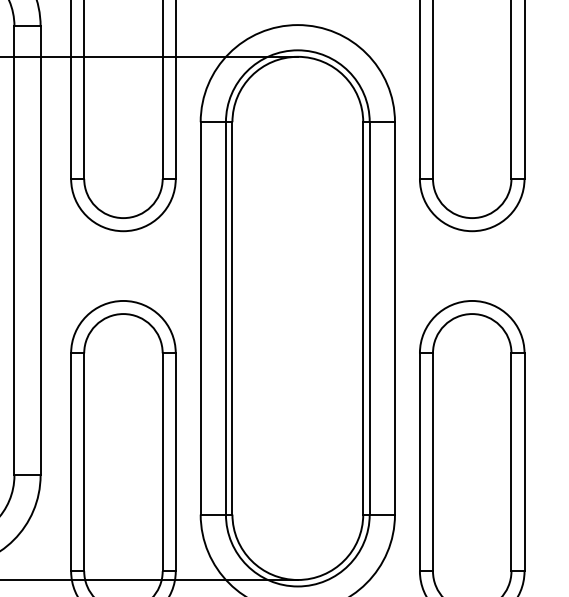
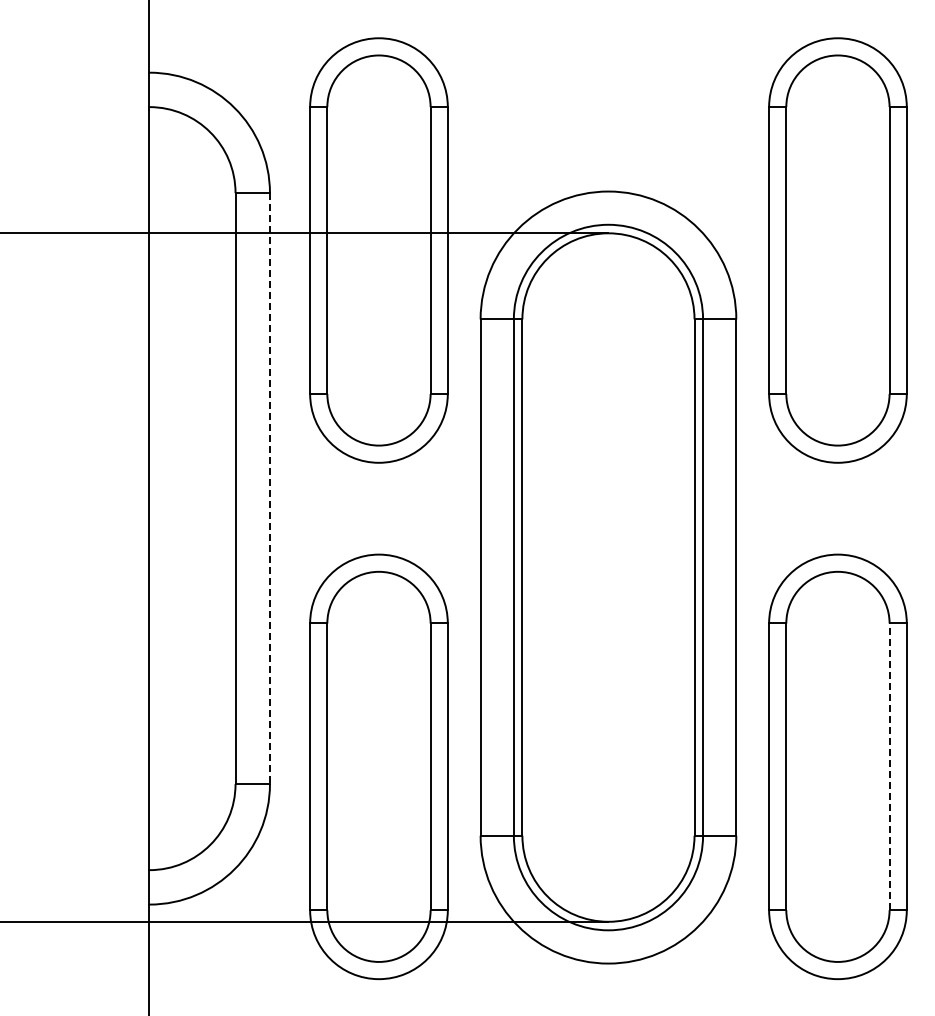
line: (40, 251) -> (269, 489), solid -> dashed
line: (511, 461) -> (889, 766), solid -> dashed

